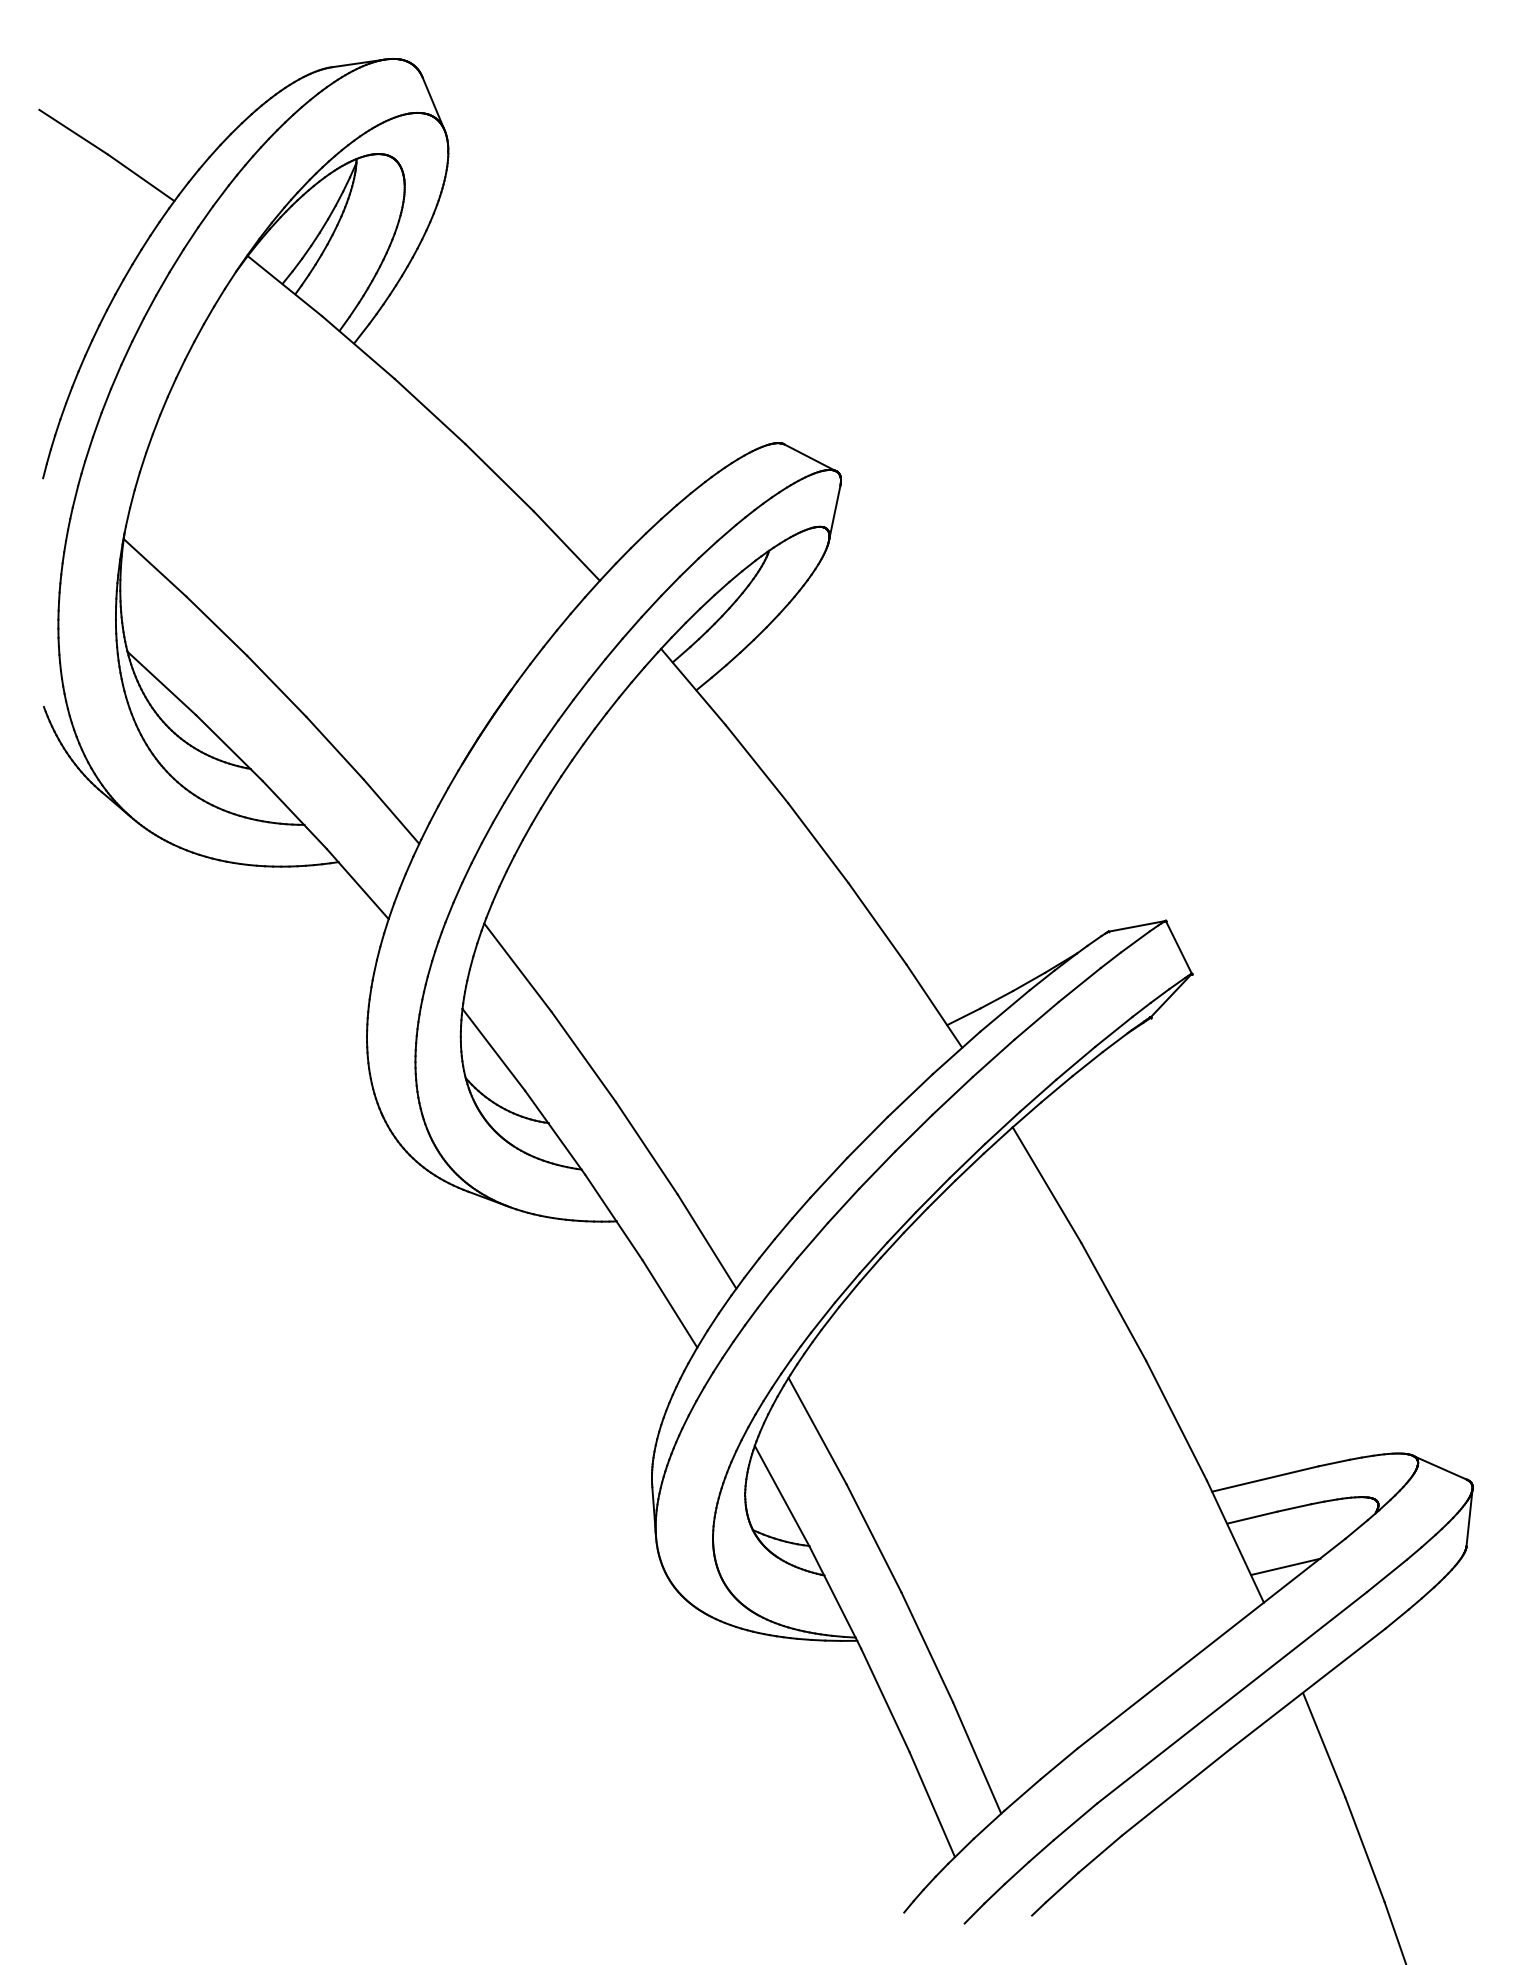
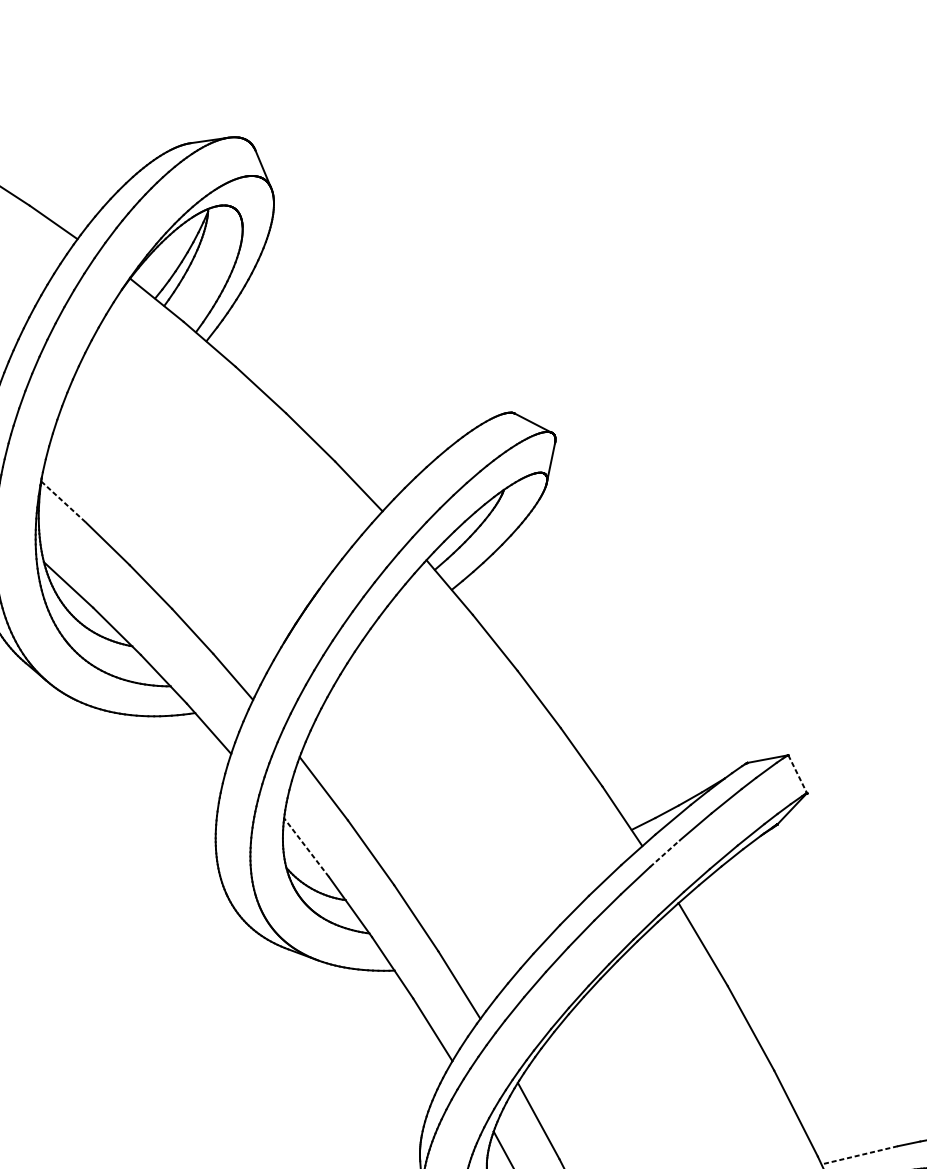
line: (155, 568) -> (64, 502), solid -> dashed
line: (1179, 947) -> (798, 774), solid -> dashed
line: (493, 1049) -> (306, 847), solid -> dashed
line: (993, 1058) -> (664, 853), solid -> dashed
line: (1265, 1478) -> (859, 1154), solid -> dashed

